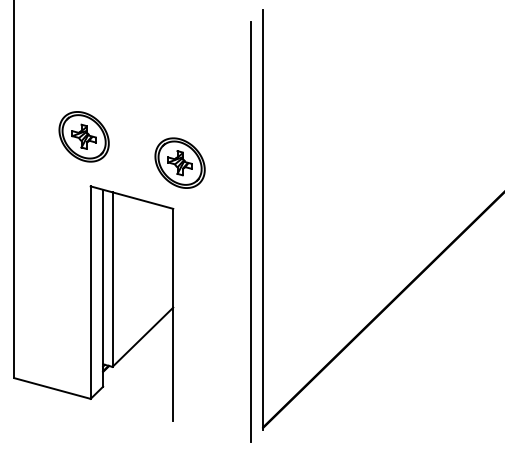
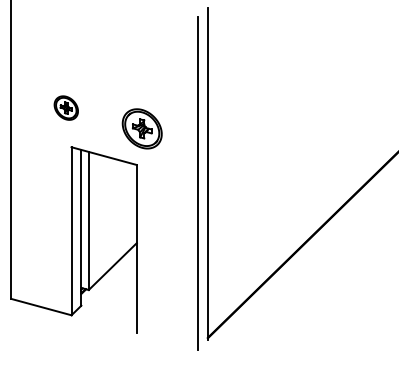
part: (83, 136) -> (65, 107), size x0.6

